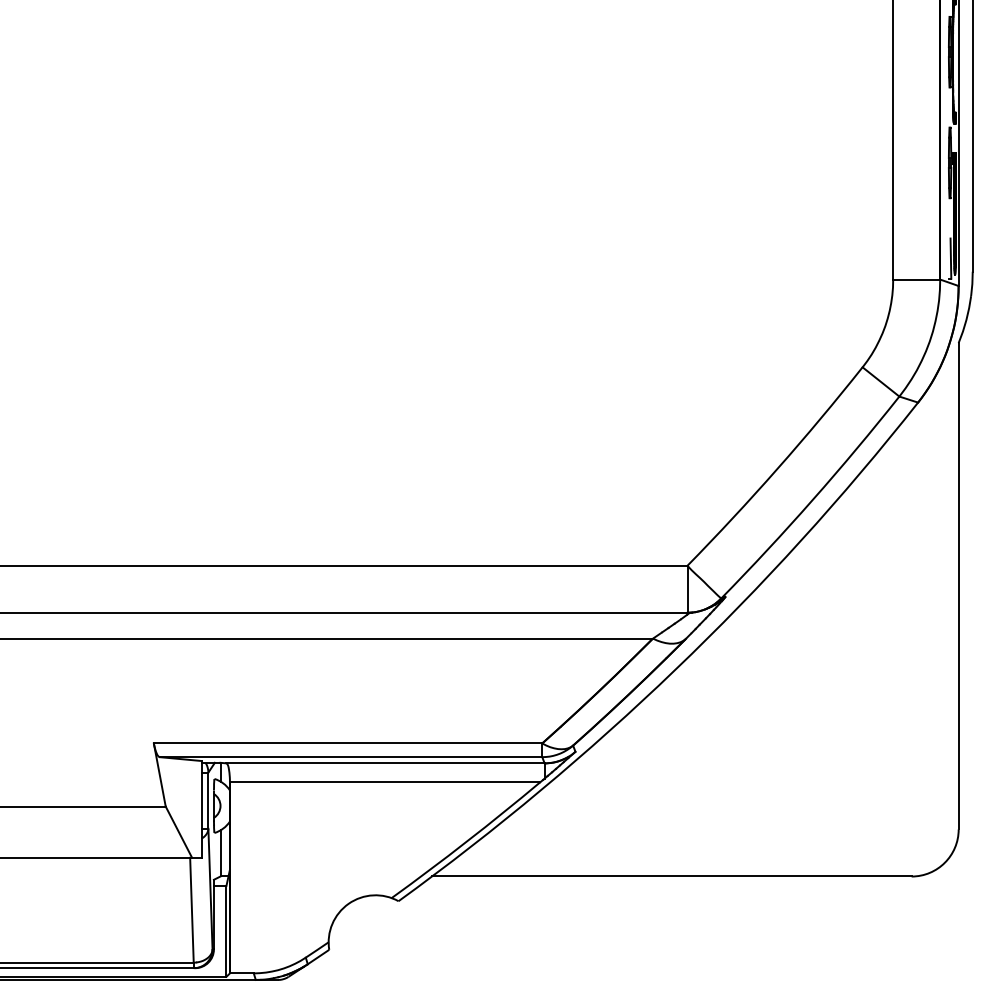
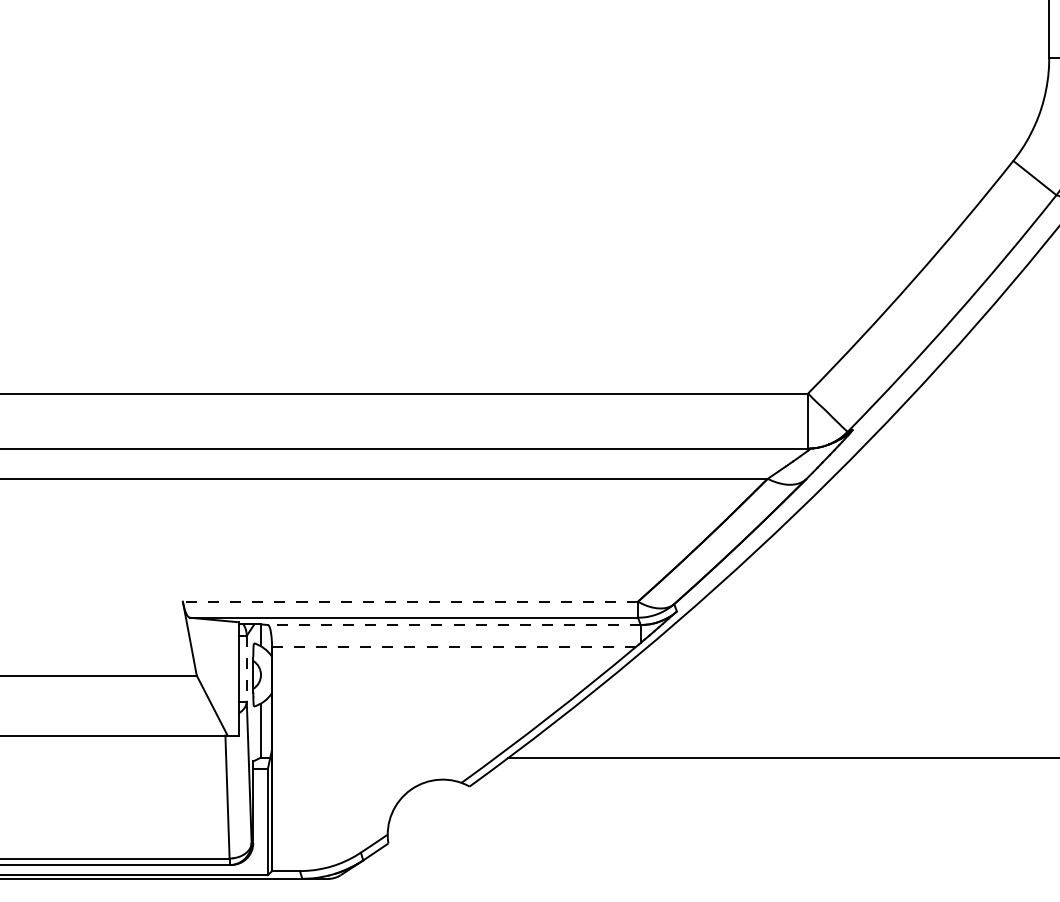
line: (347, 743) -> (409, 601), solid -> dashed
line: (385, 763) -> (454, 625), solid -> dashed
line: (384, 782) -> (453, 647), solid -> dashed
line: (208, 801) -> (246, 669), solid -> dashed

